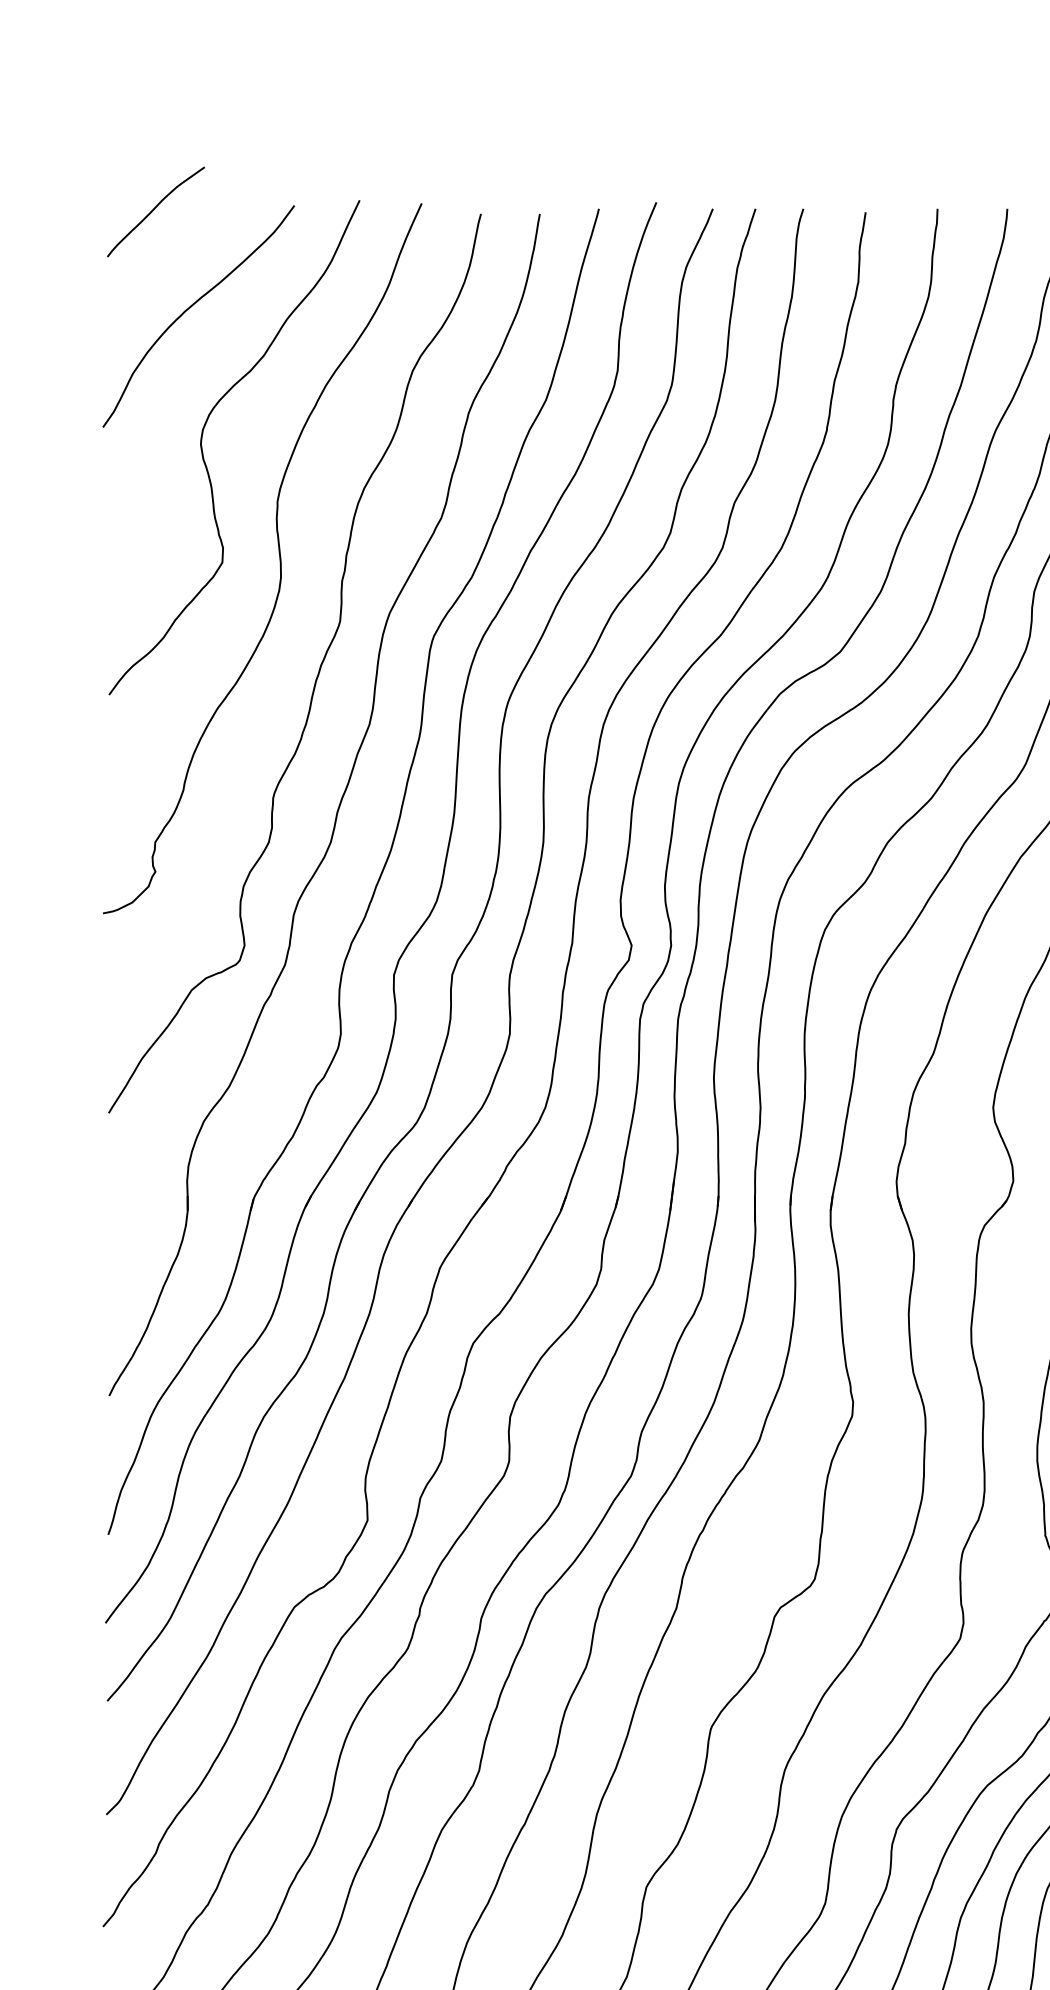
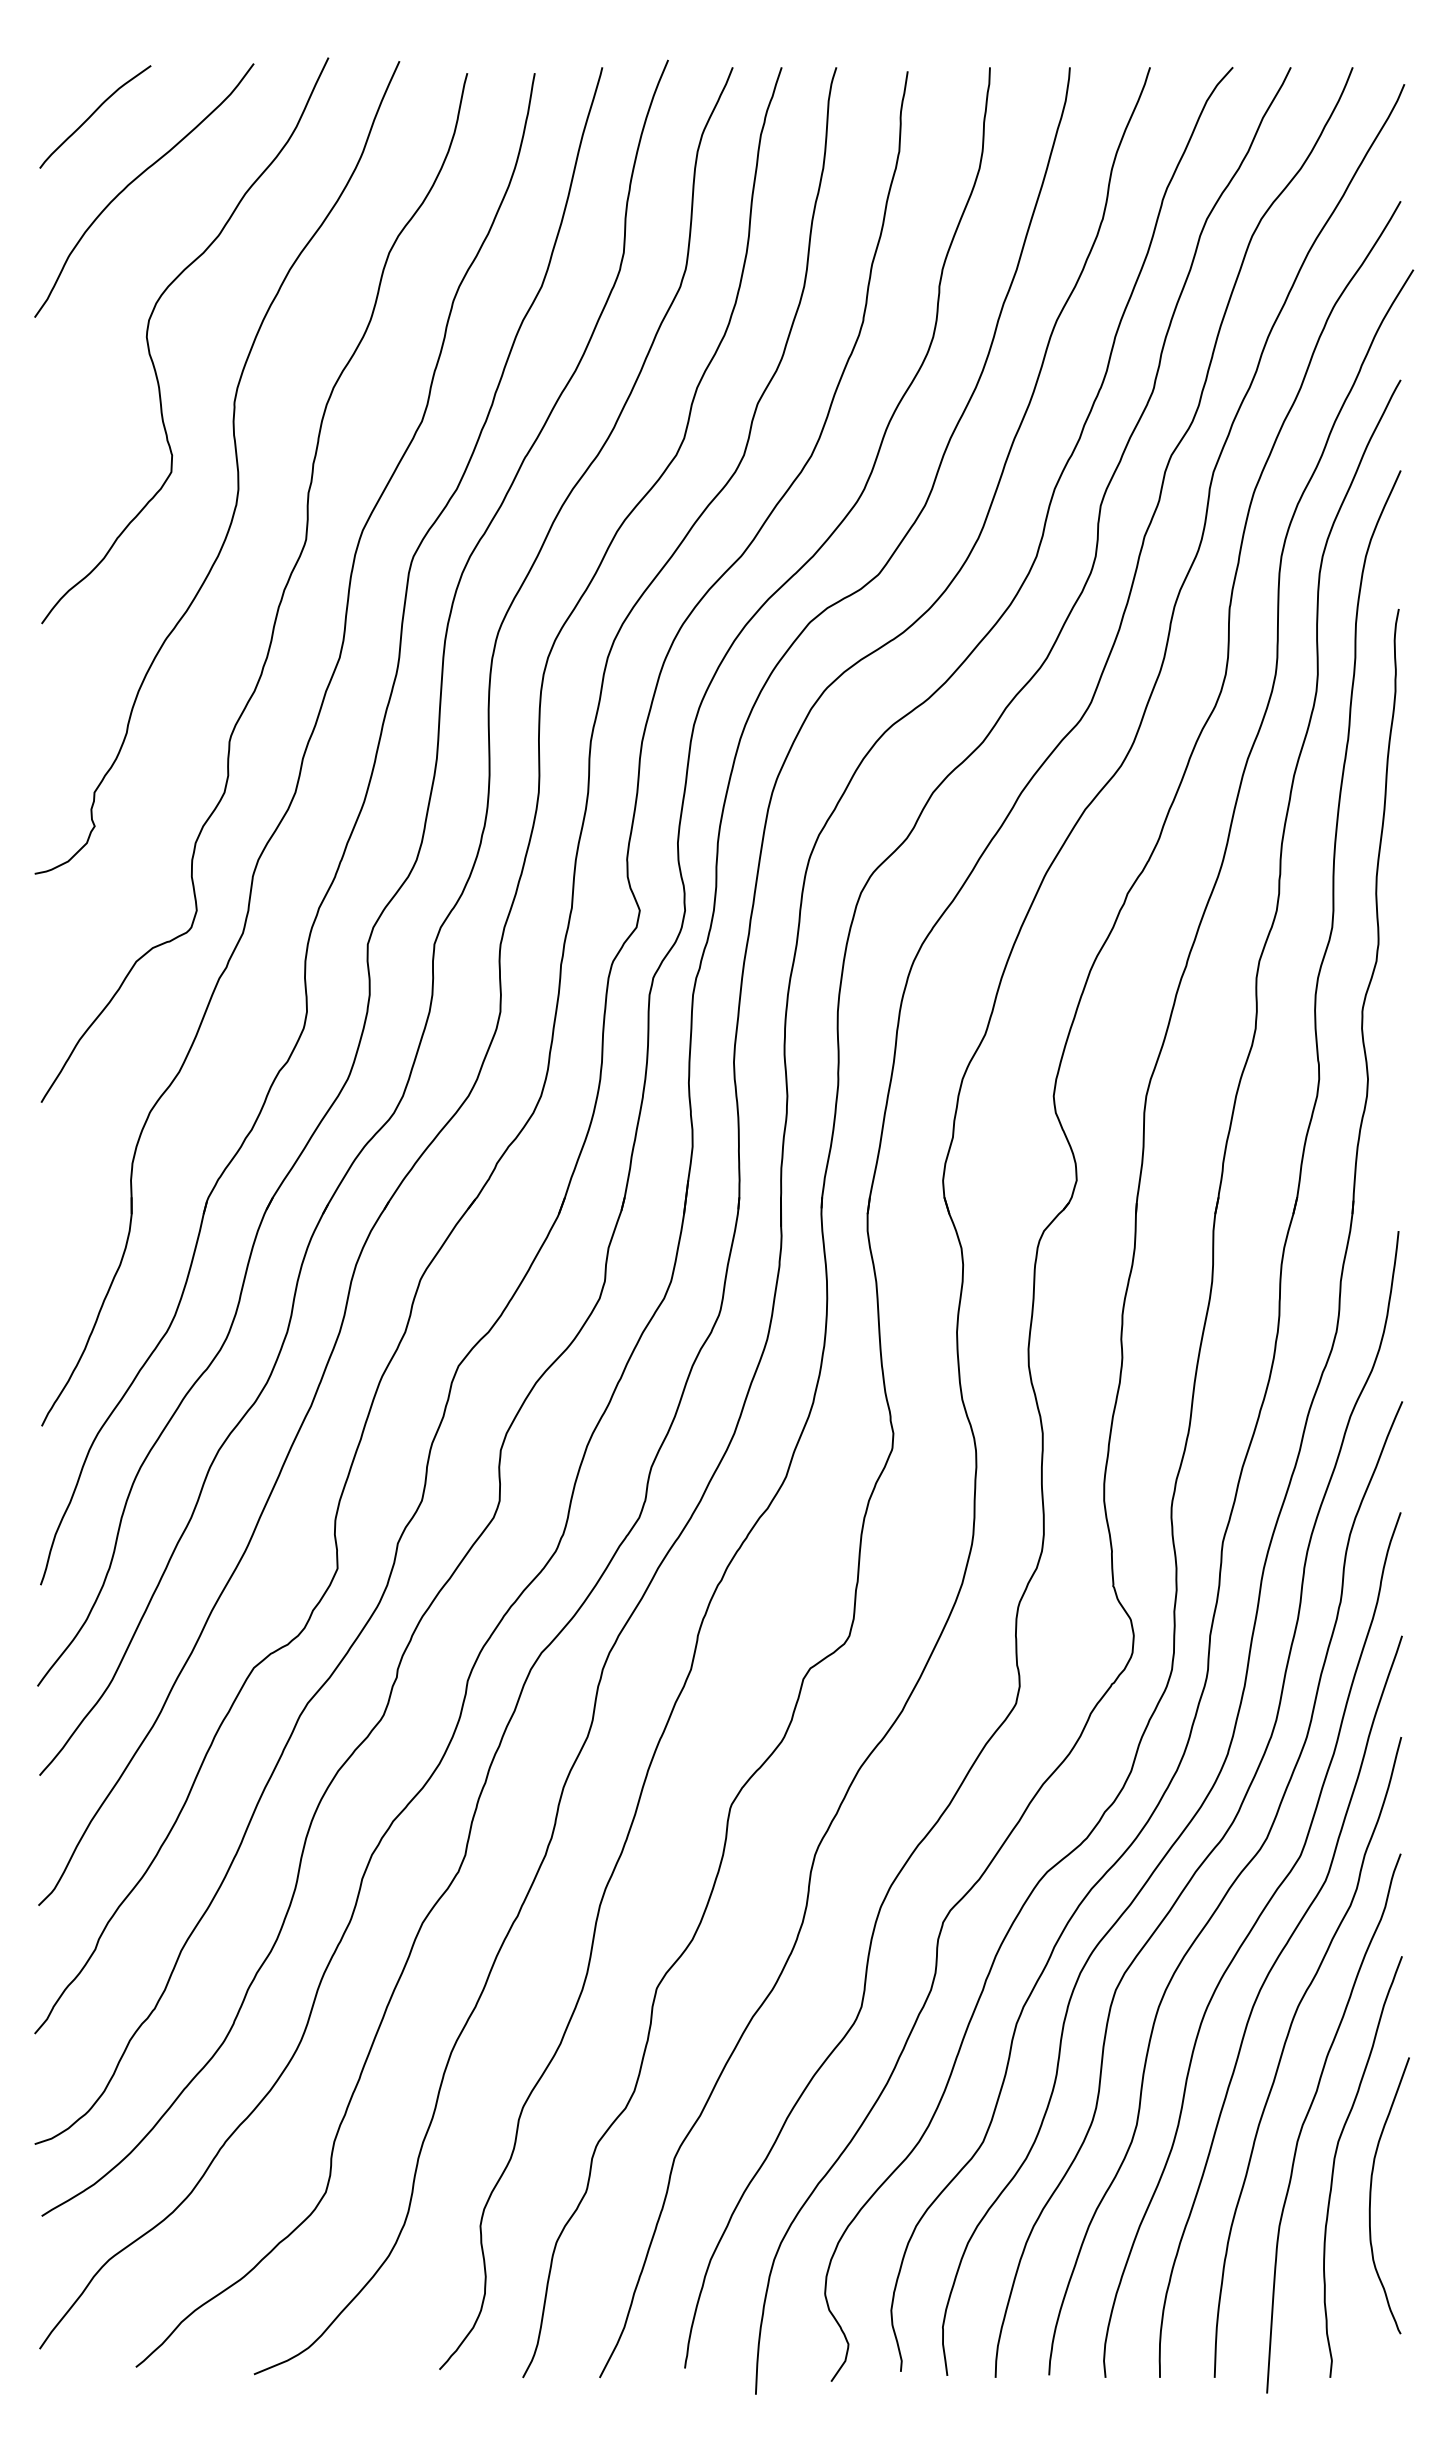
curve: (154, 209) -> (93, 114), moved

